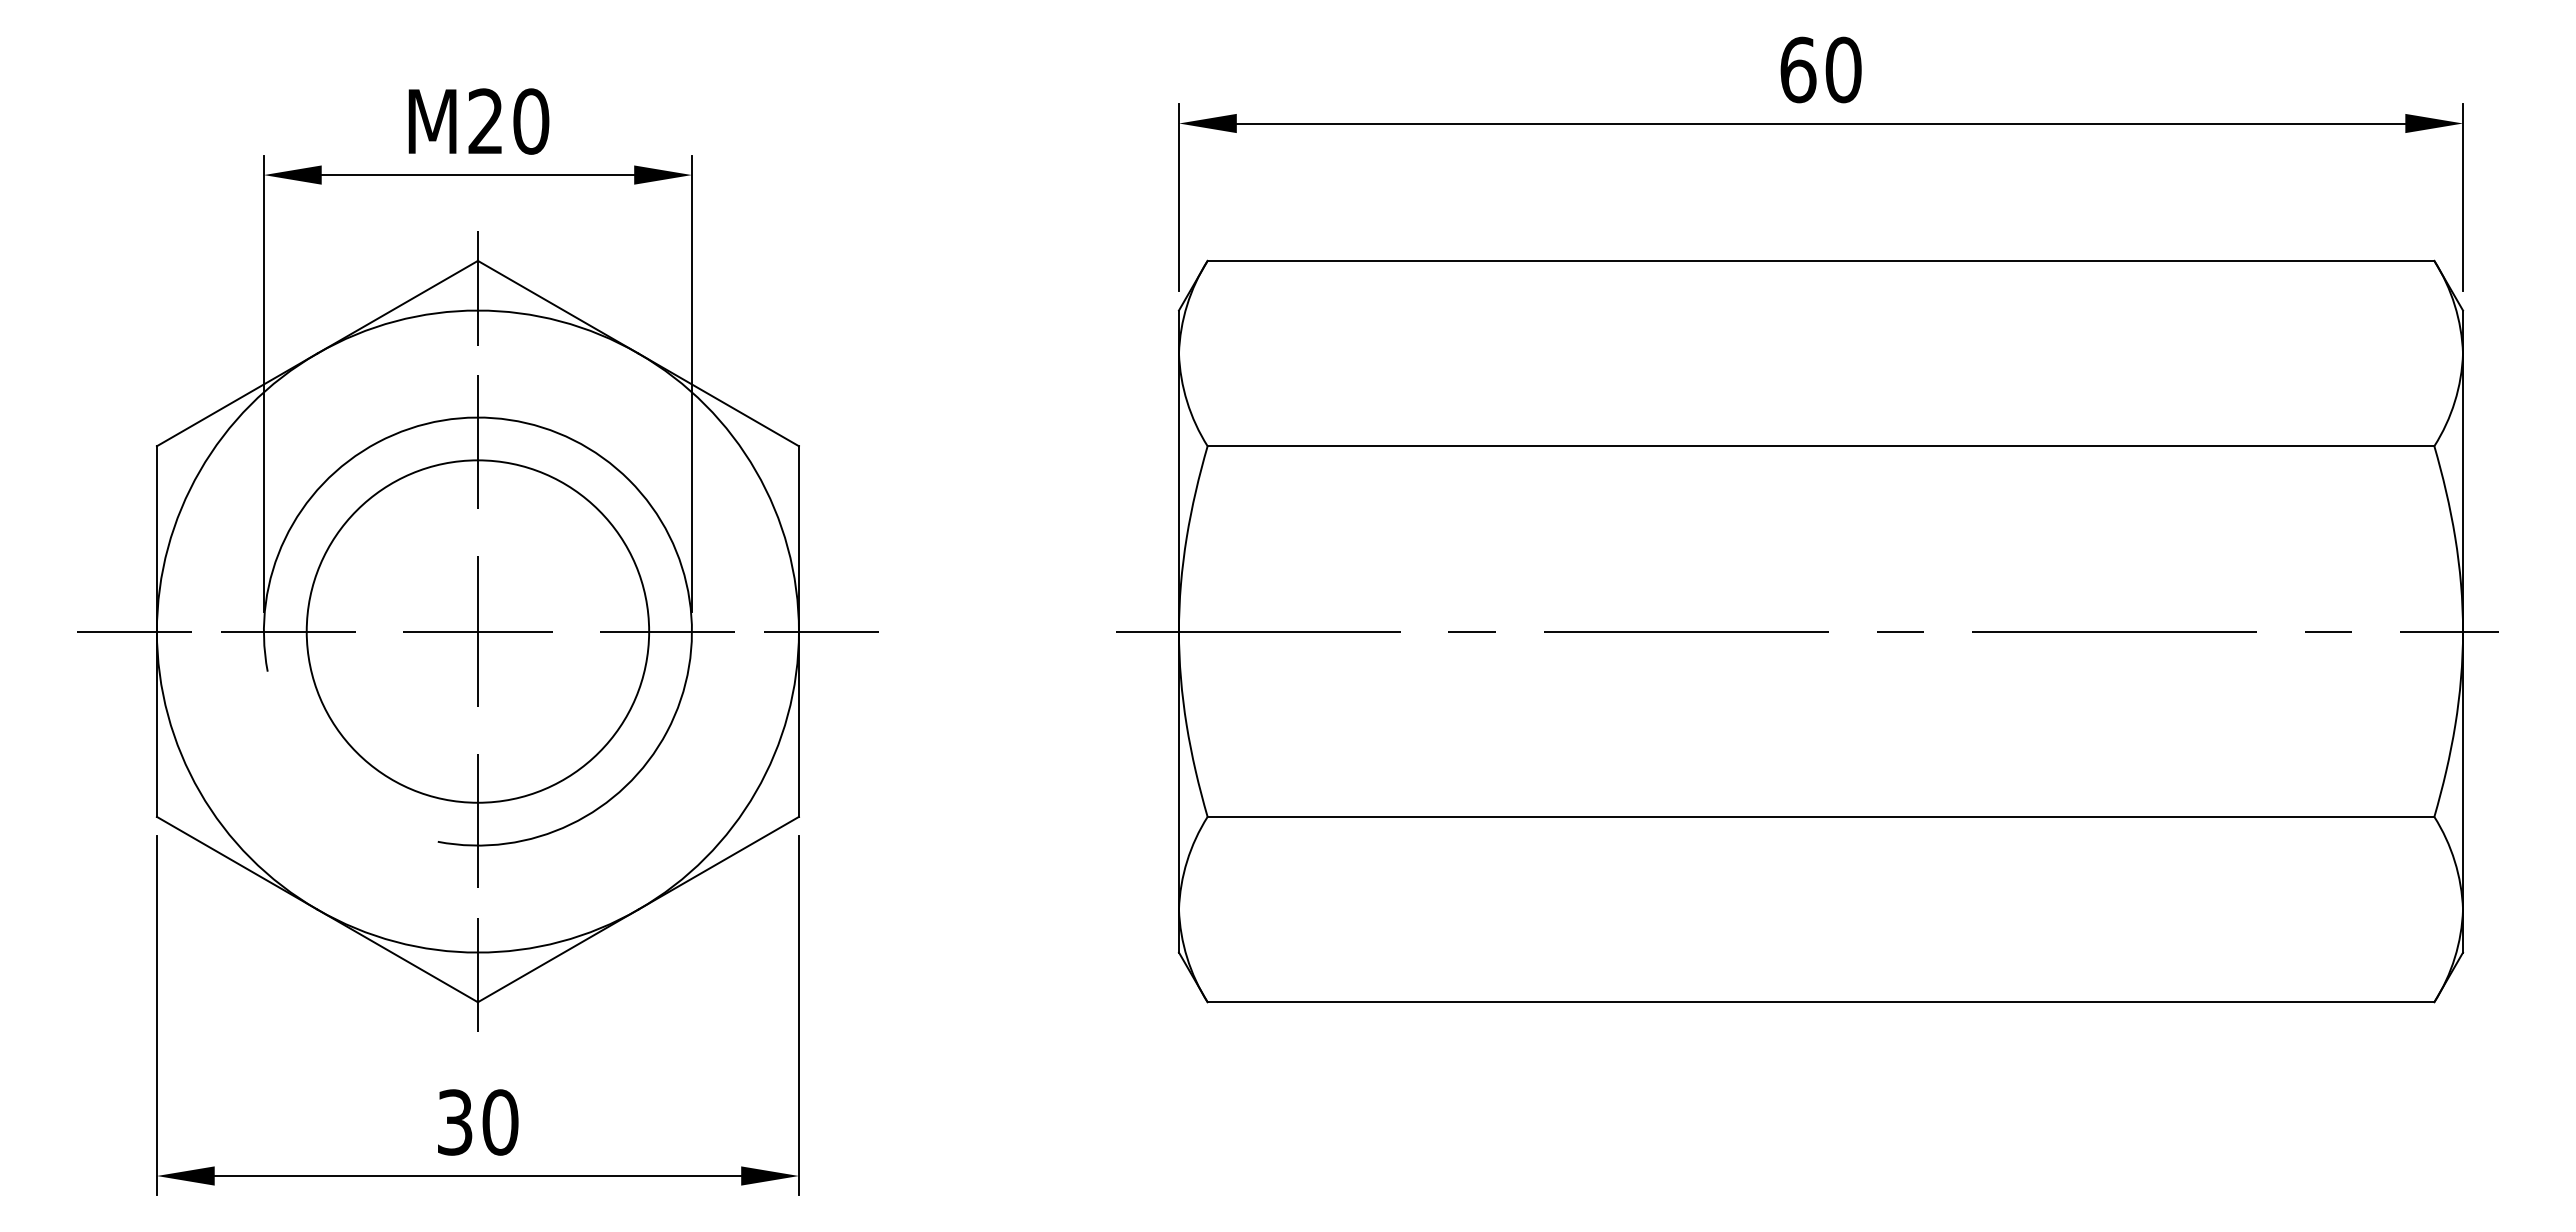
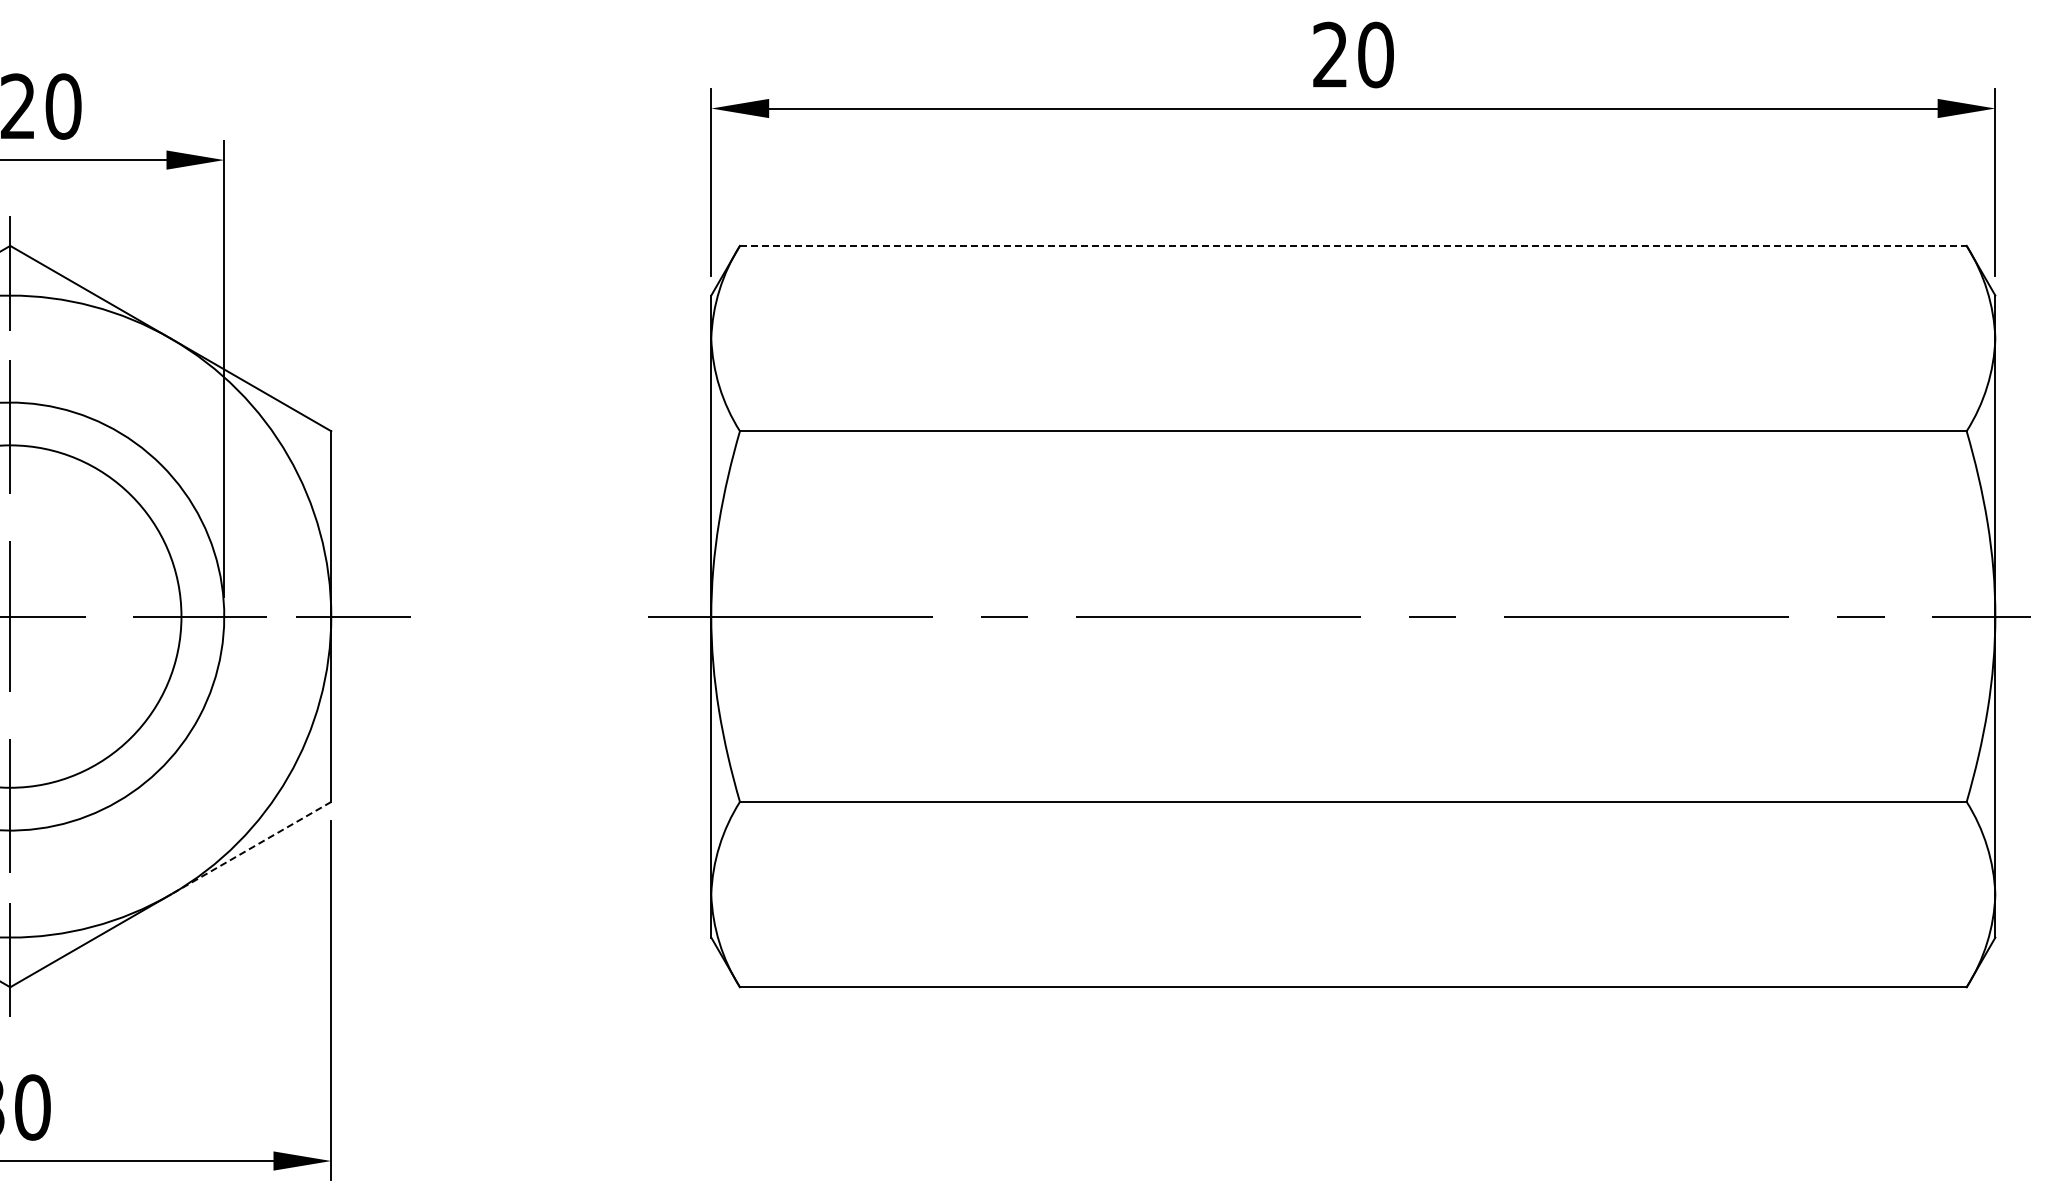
text: (1798, 69) -> (1330, 54), 60 -> 20
line: (1821, 260) -> (1353, 245), solid -> dashed
line: (718, 863) -> (250, 848), solid -> dashed

